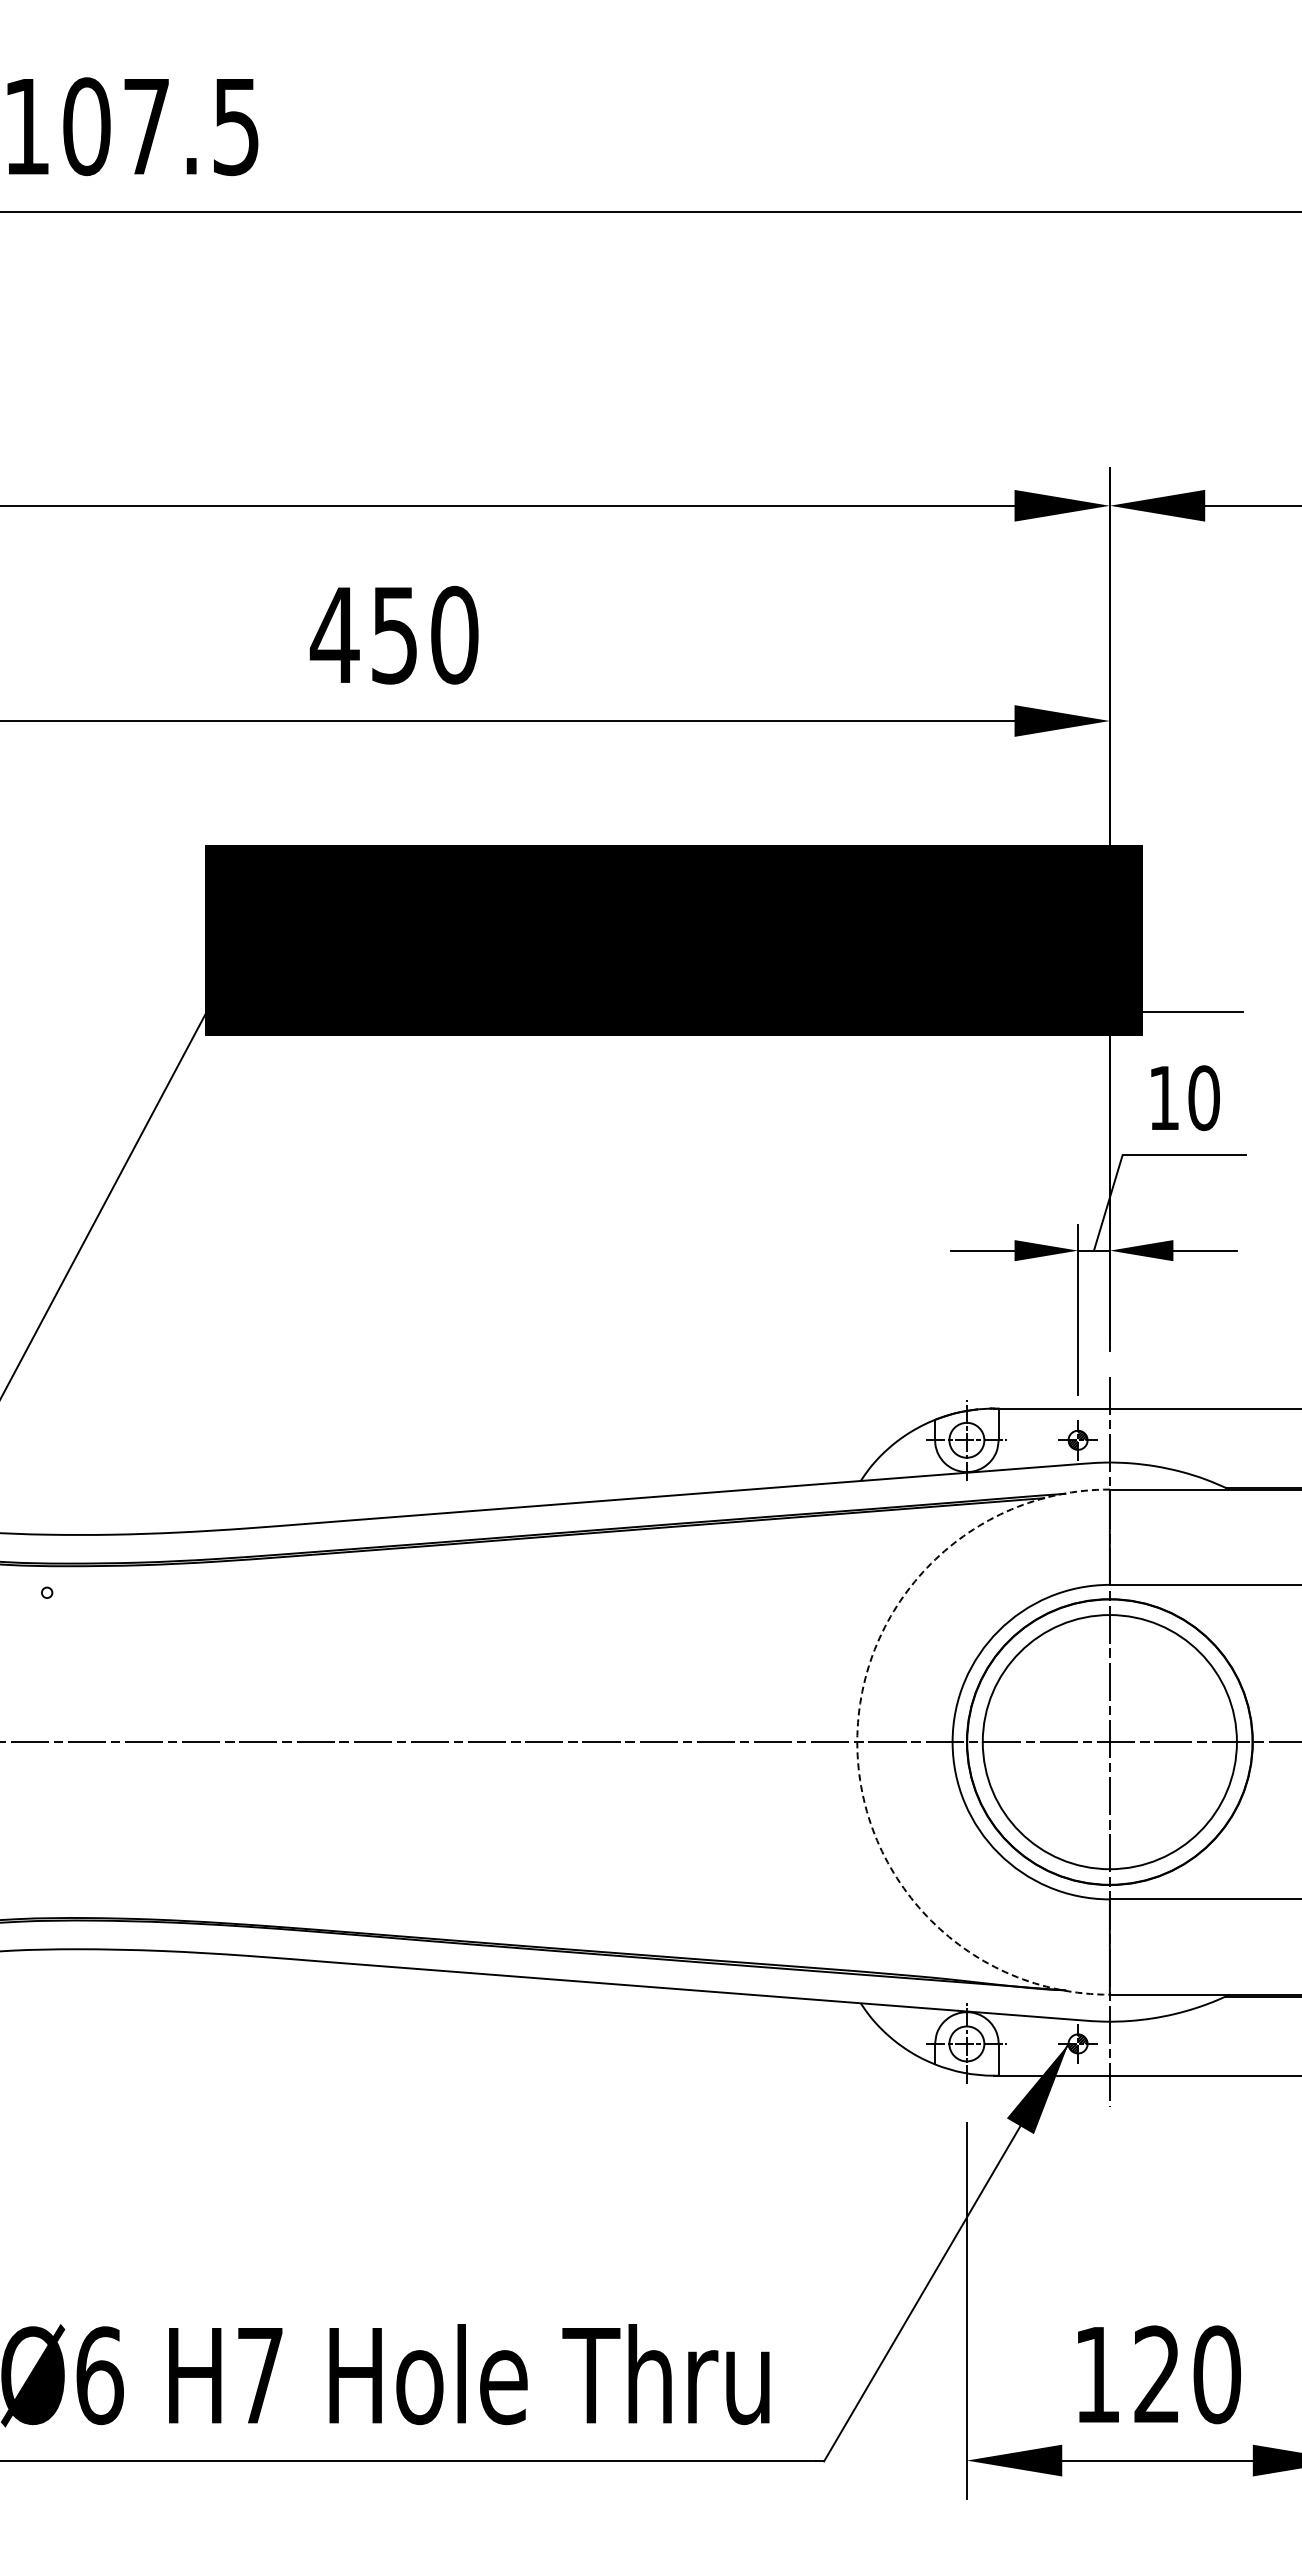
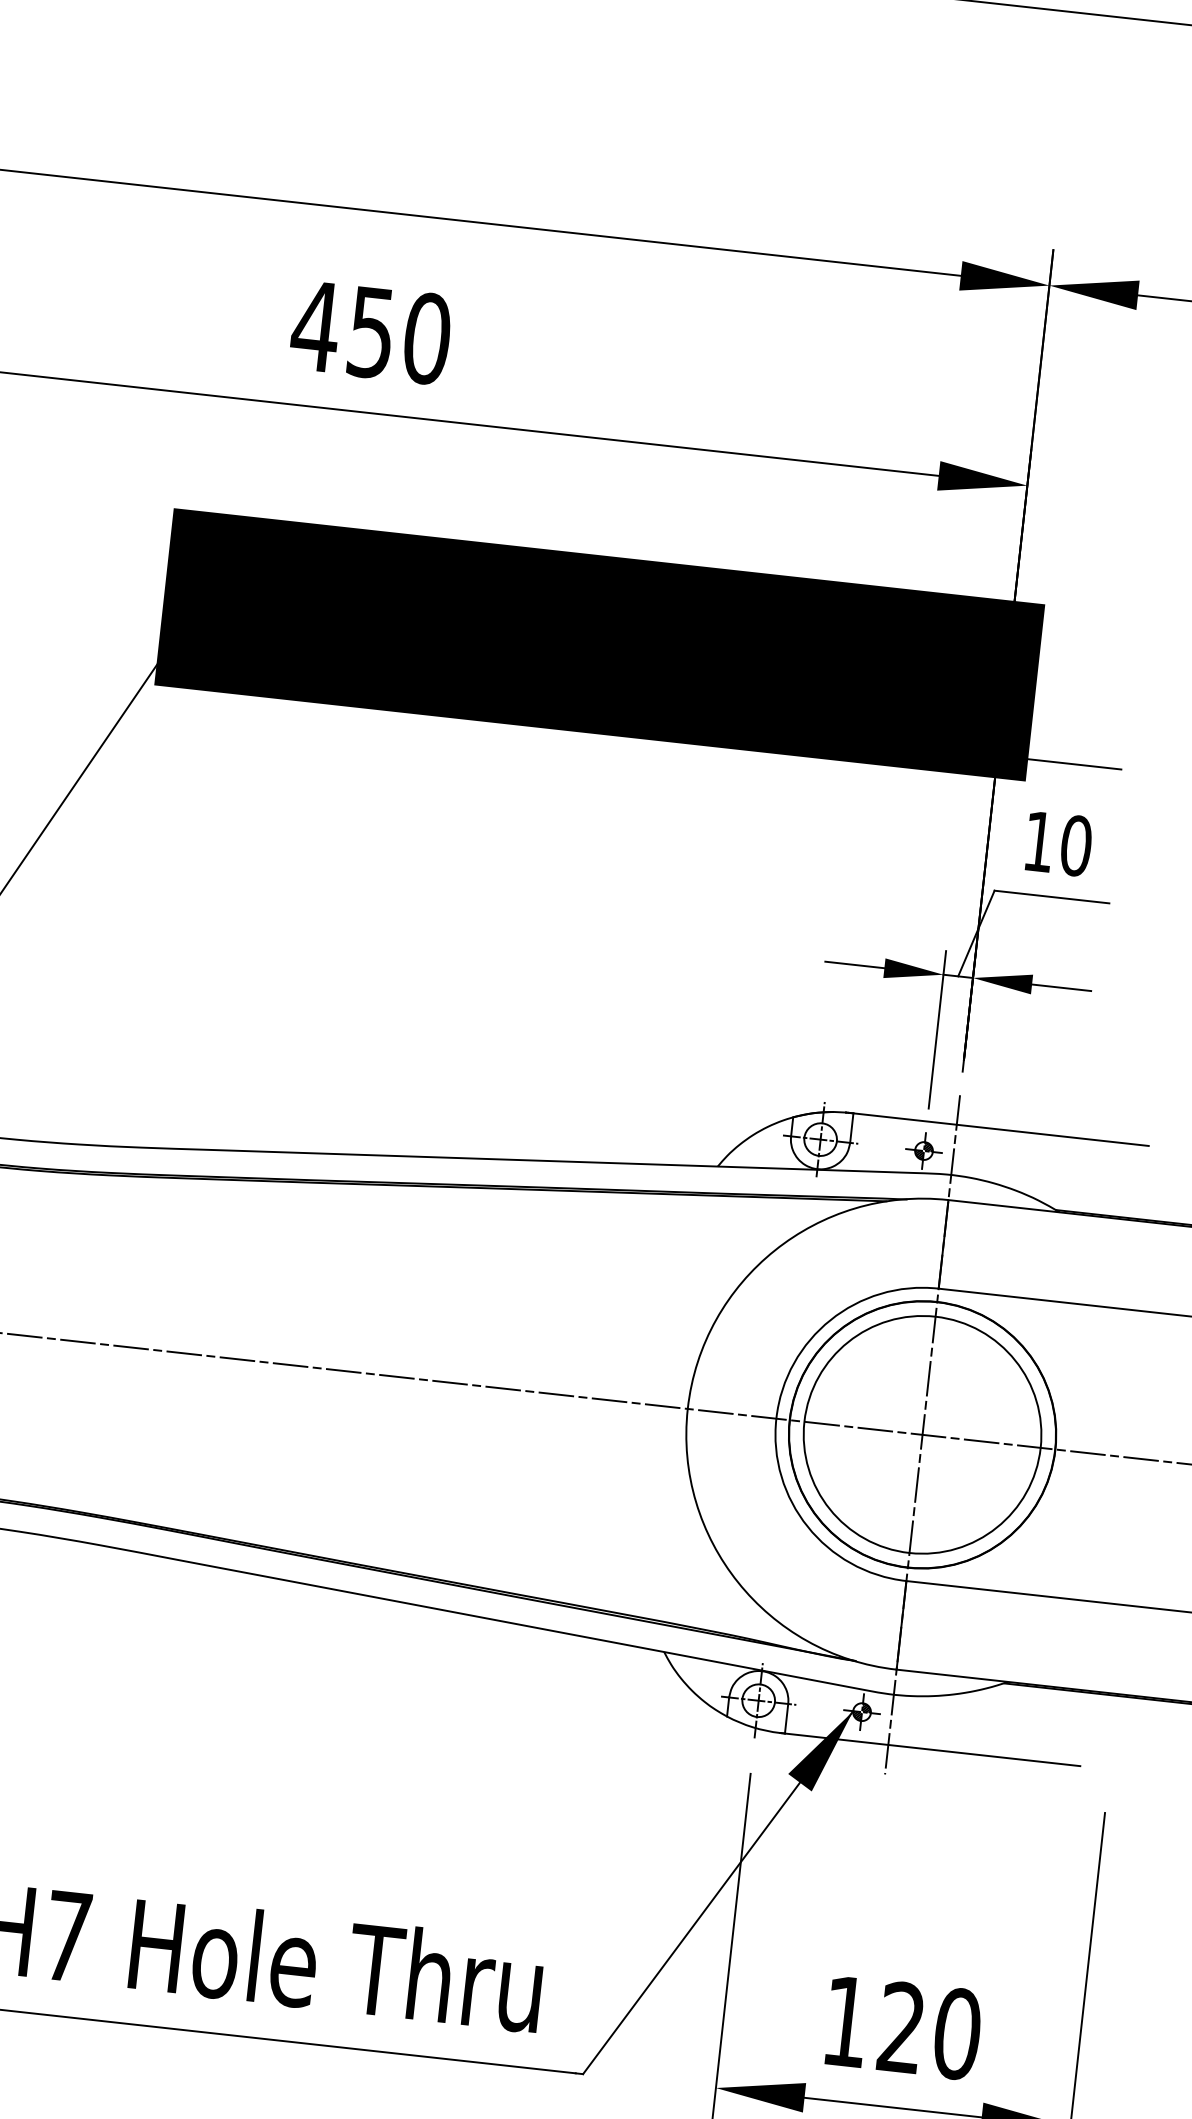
arc: (857, 1742) -> (687, 1409), dashed -> solid

